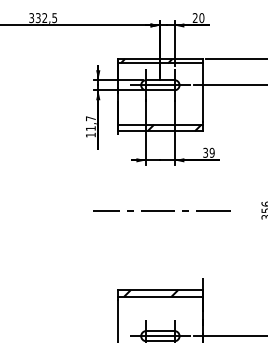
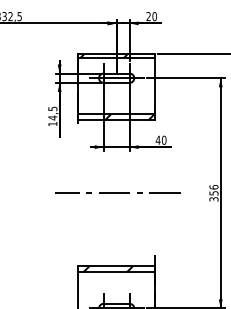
text: (90, 123) -> (52, 113), 11,7 -> 14,5
text: (208, 152) -> (160, 139), 39 -> 40

